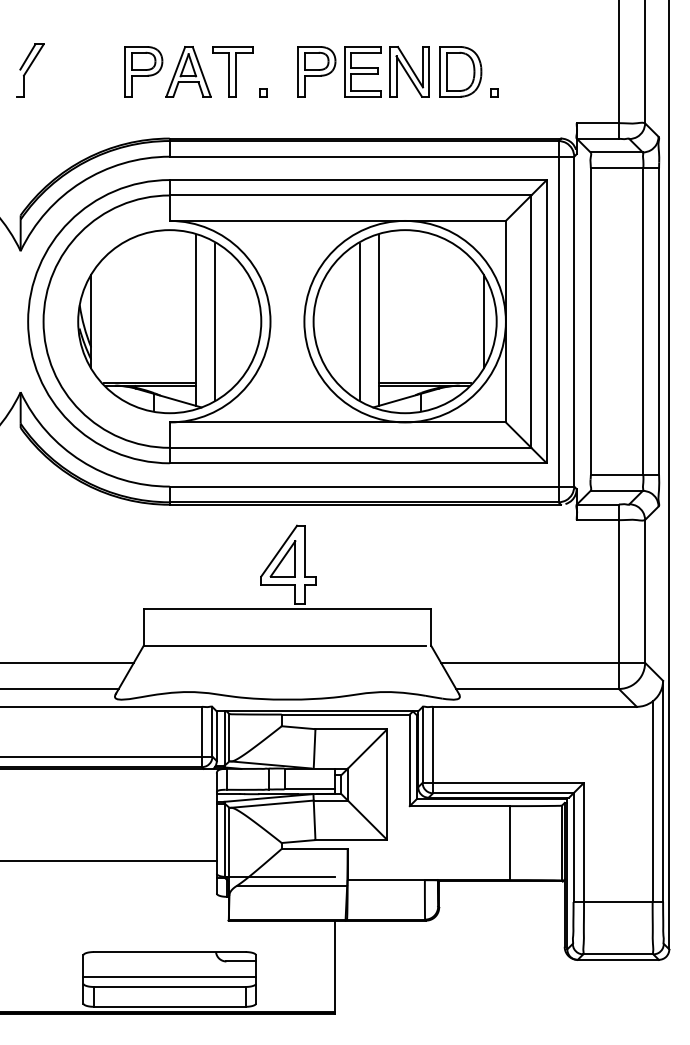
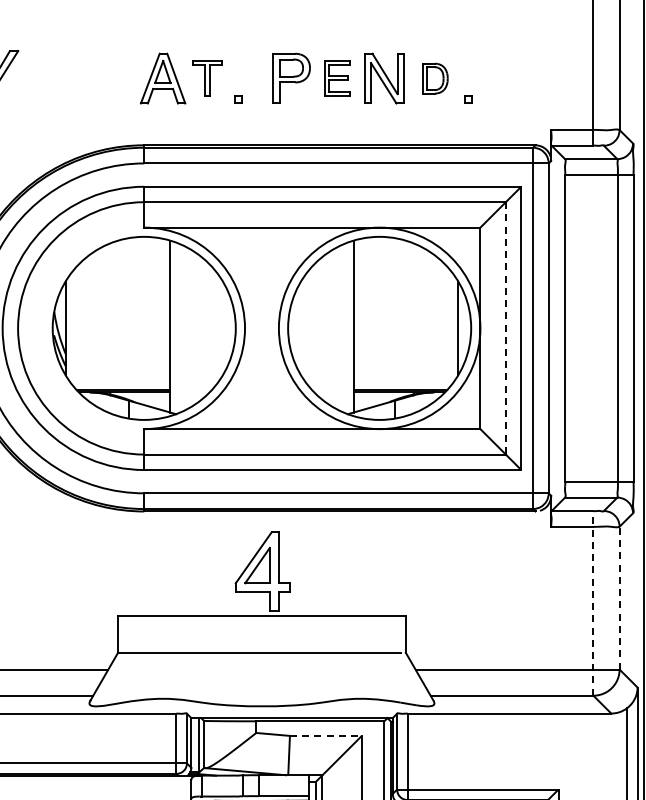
part: (143, 71) -> (118, 78), removed
part: (232, 71) -> (207, 78), size x0.7
part: (362, 71) -> (337, 78), size x0.7
part: (460, 71) -> (435, 78), size x0.6
line: (215, 321) -> (190, 328), removed
line: (359, 321) -> (334, 328), removed
line: (531, 322) -> (506, 329), solid -> dashed
line: (645, 590) -> (620, 597), solid -> dashed
line: (618, 596) -> (593, 603), solid -> dashed
line: (351, 729) -> (326, 736), solid -> dashed

